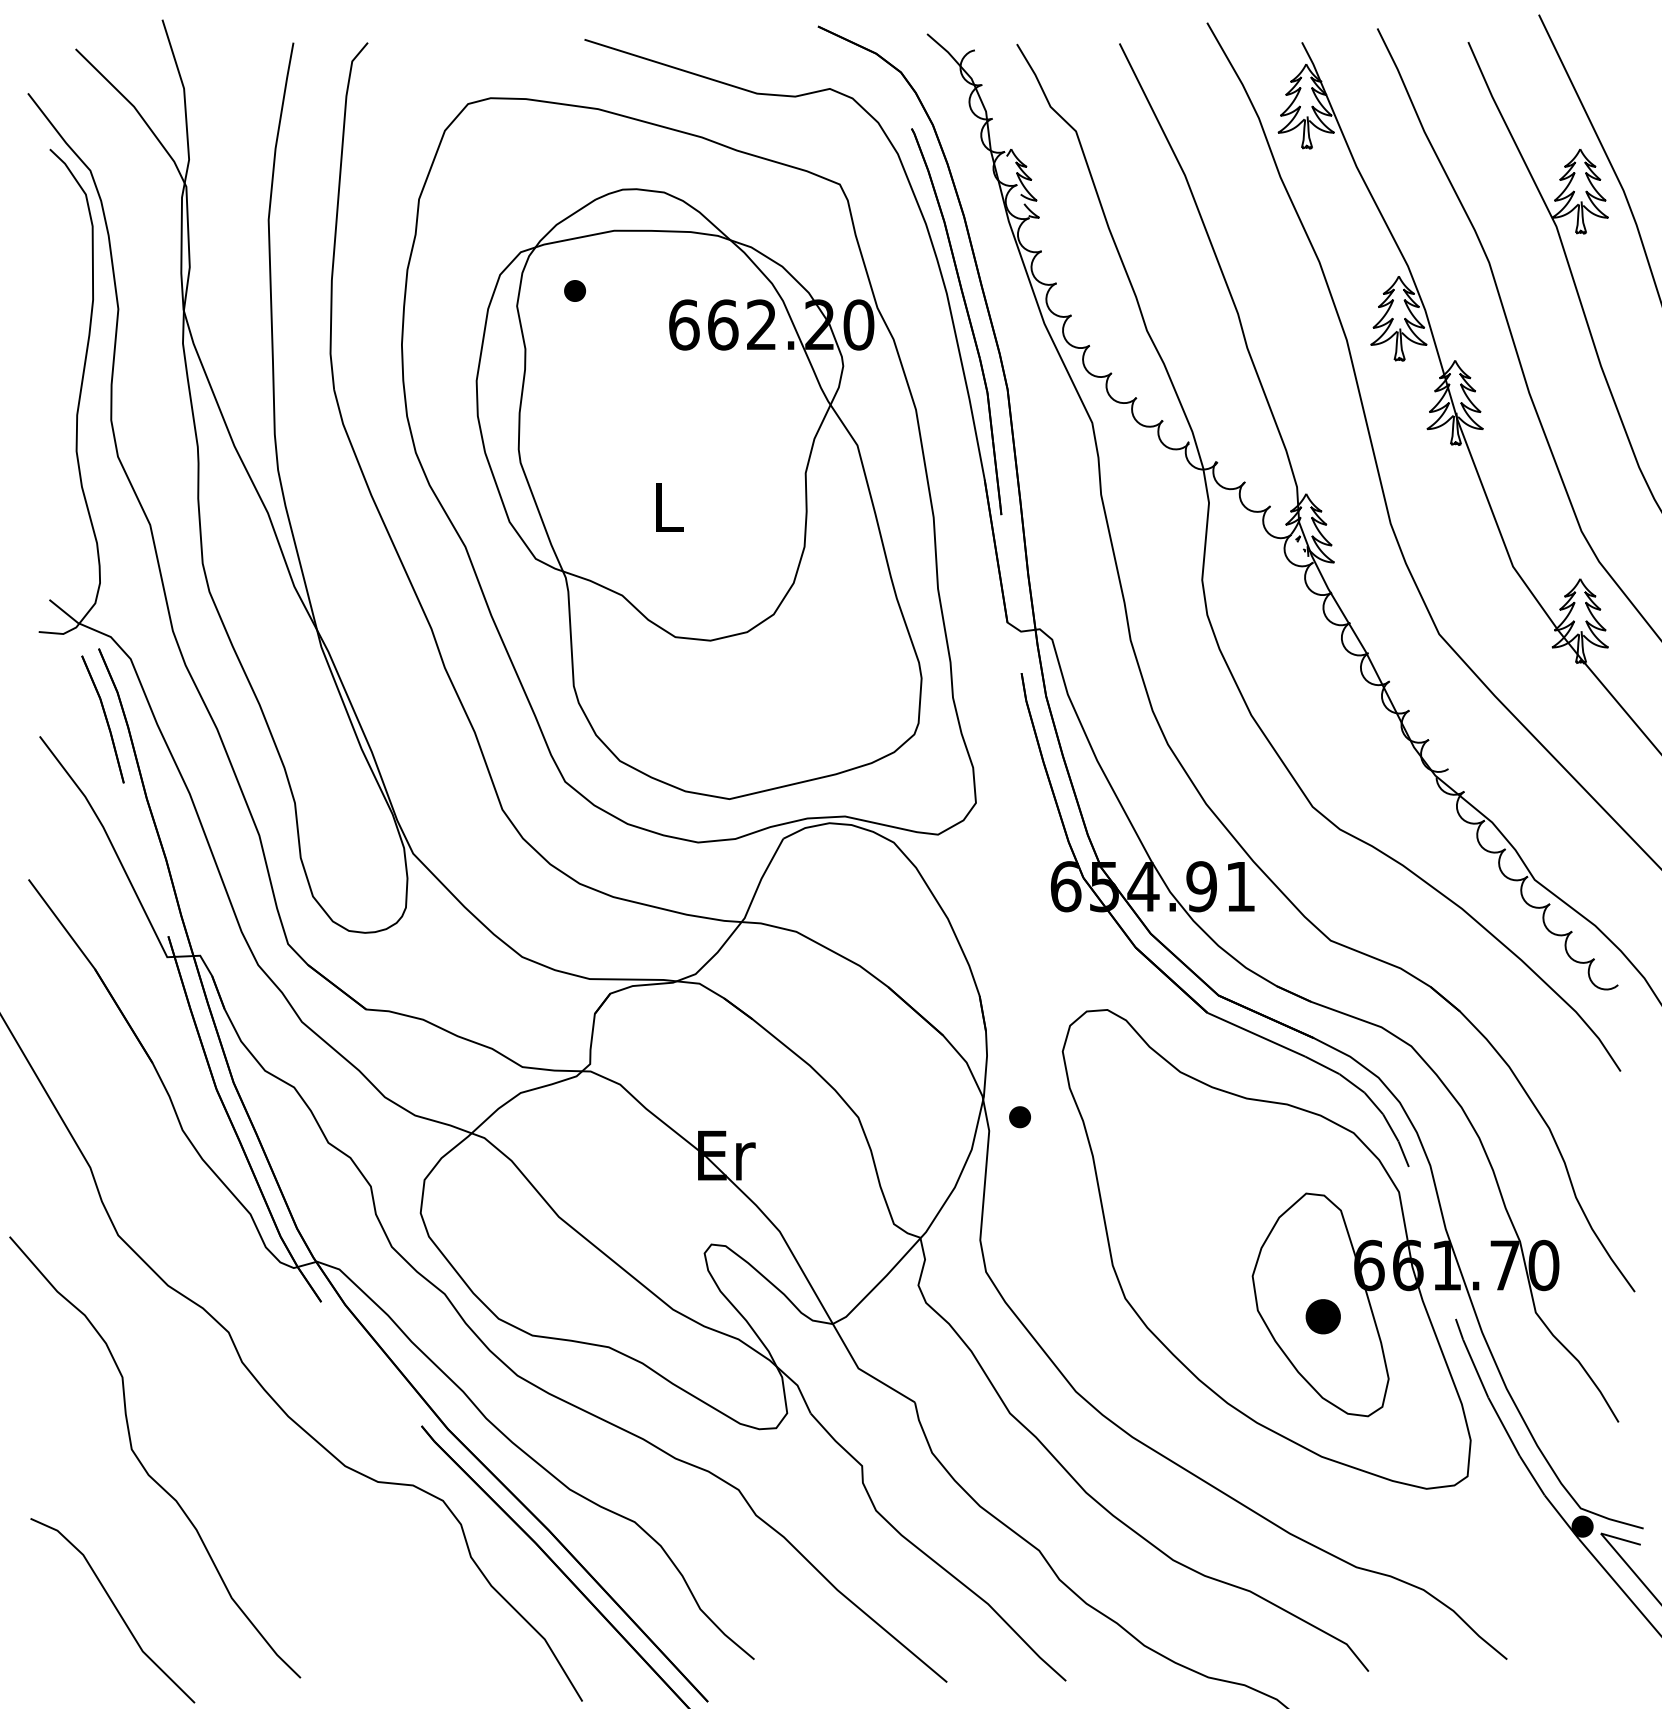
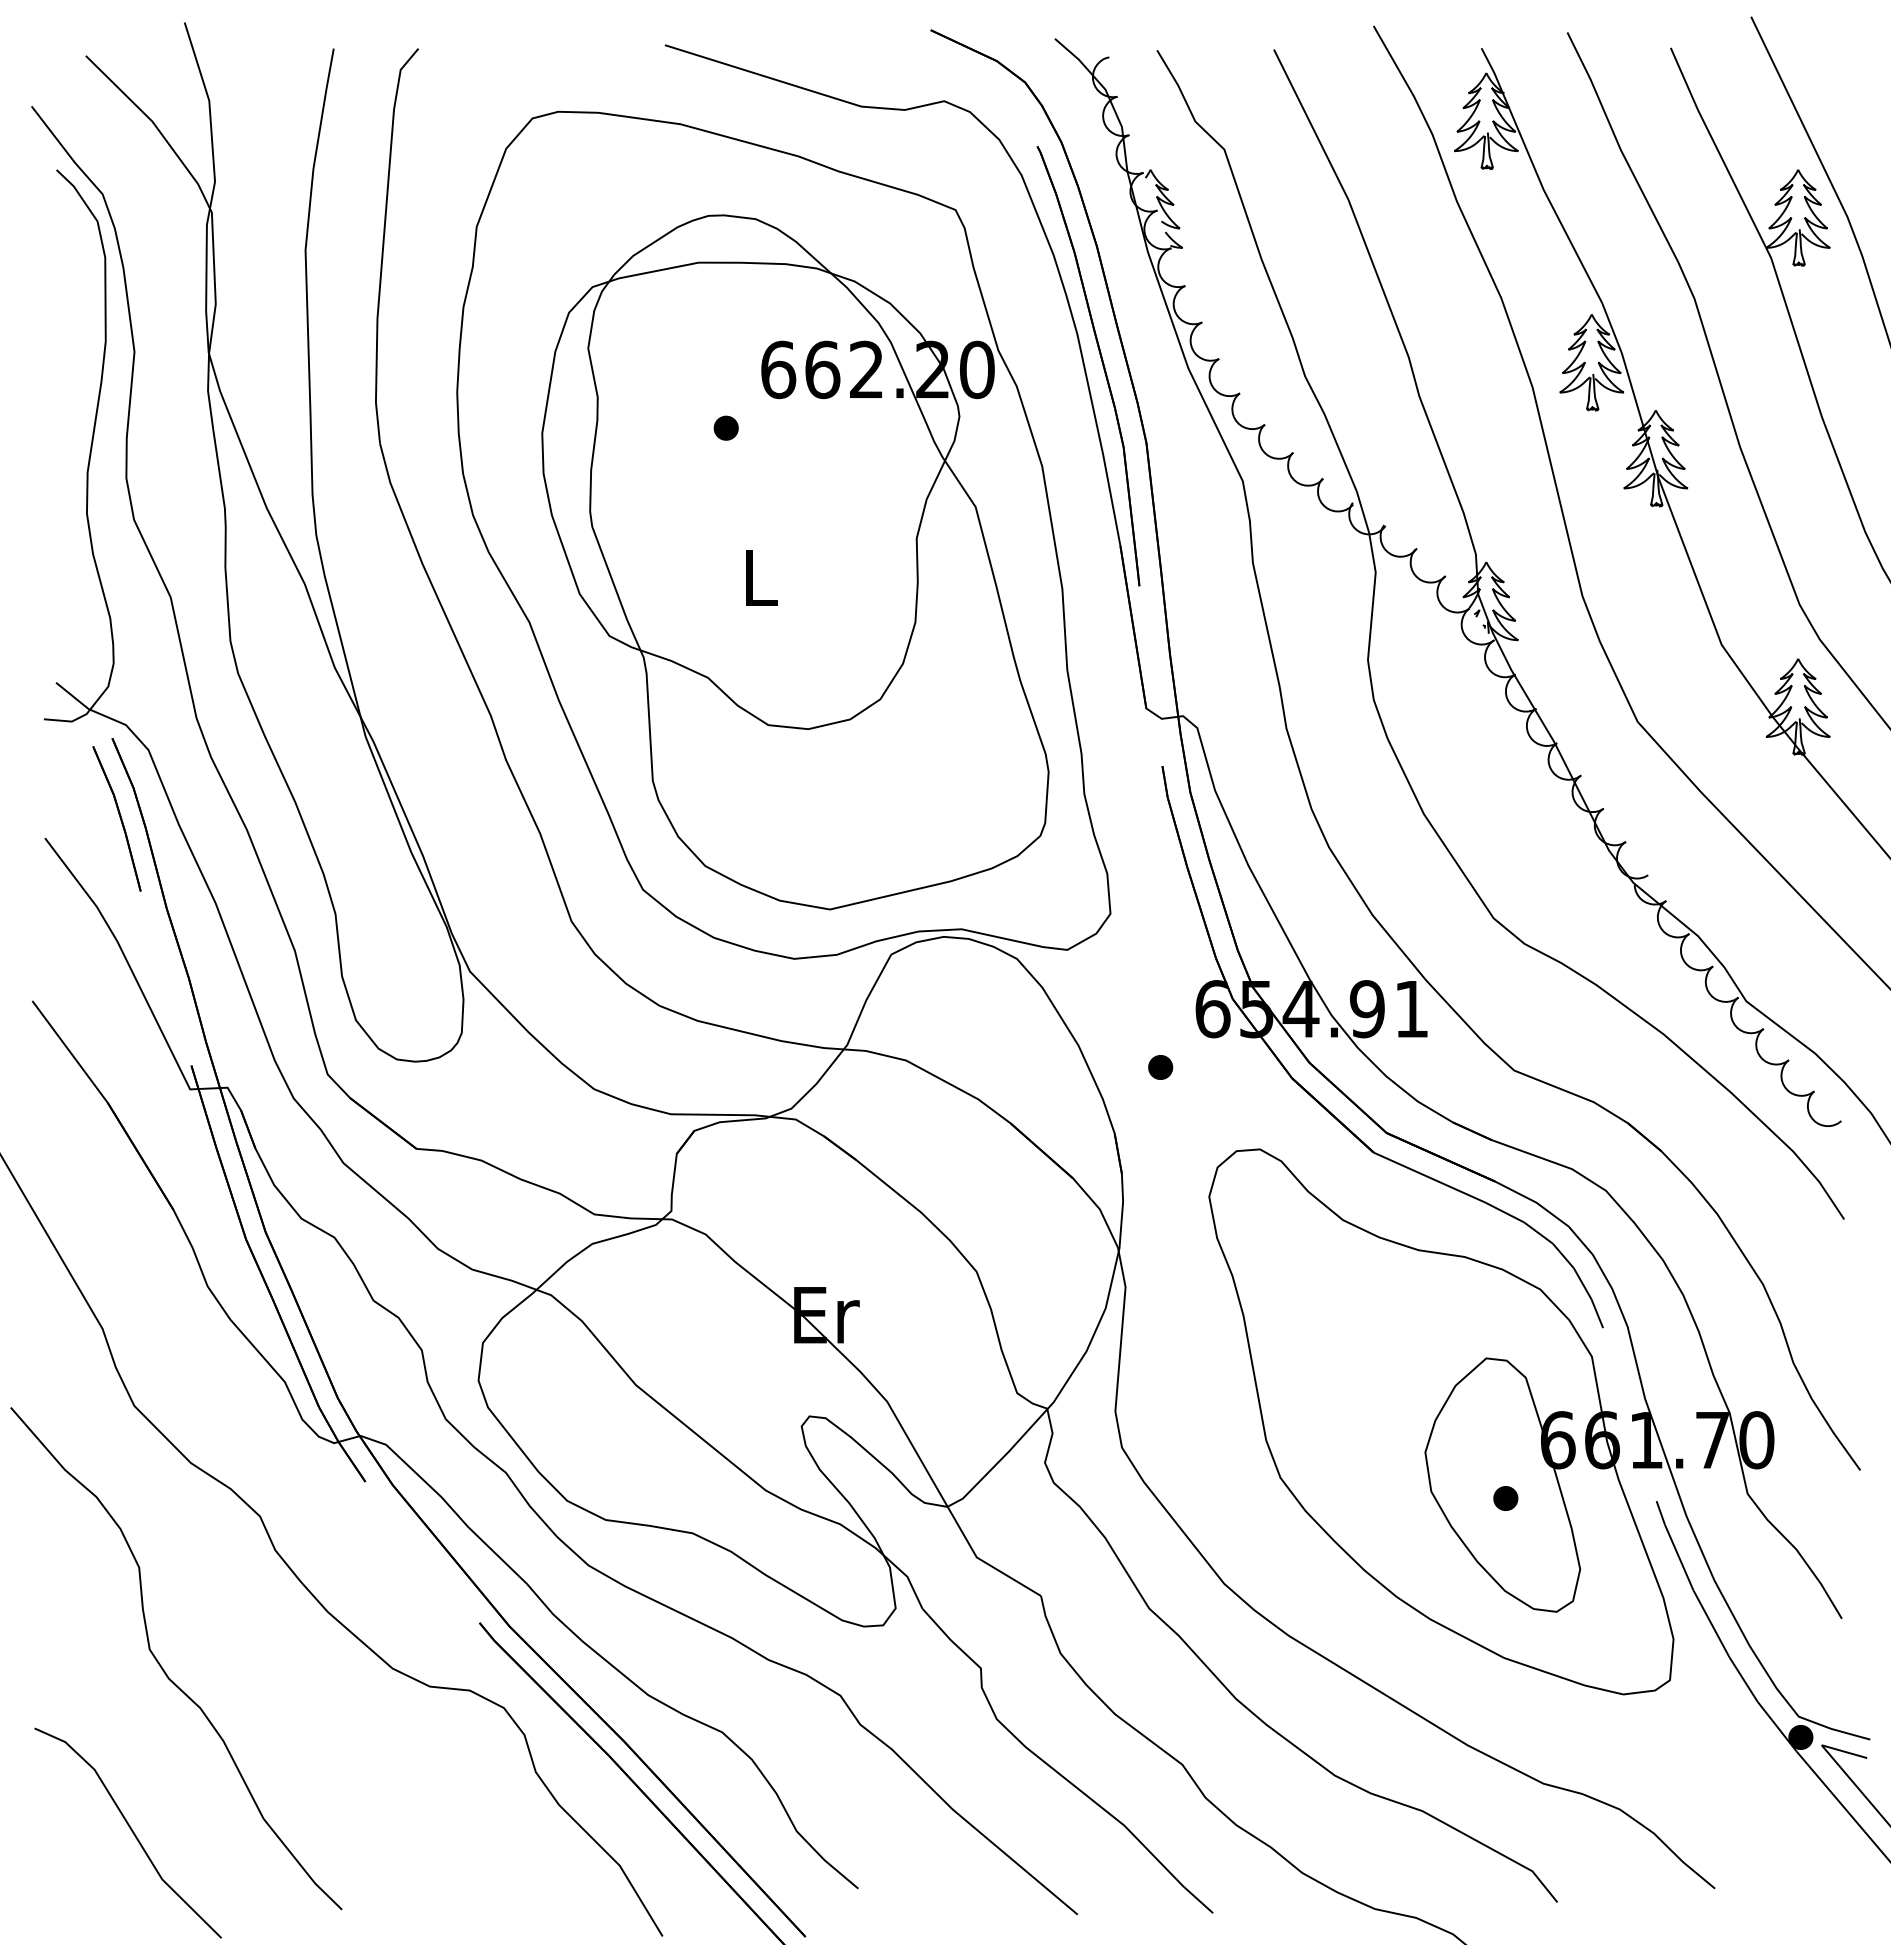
part: (574, 290) -> (725, 427), moved
part: (1019, 1117) -> (1160, 1067), moved
part: (1323, 1316) -> (1505, 1498), size x0.62

